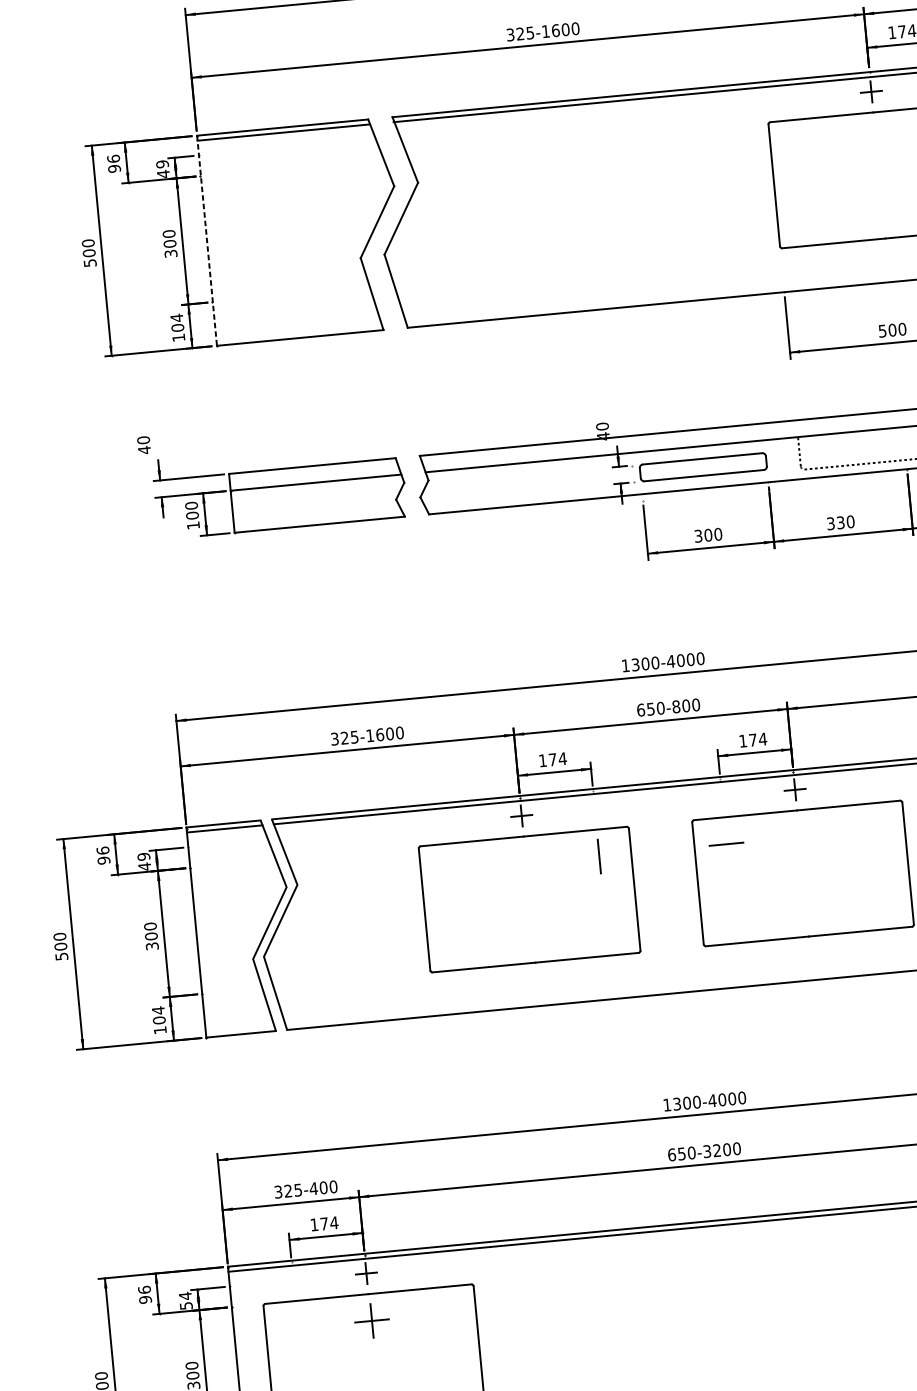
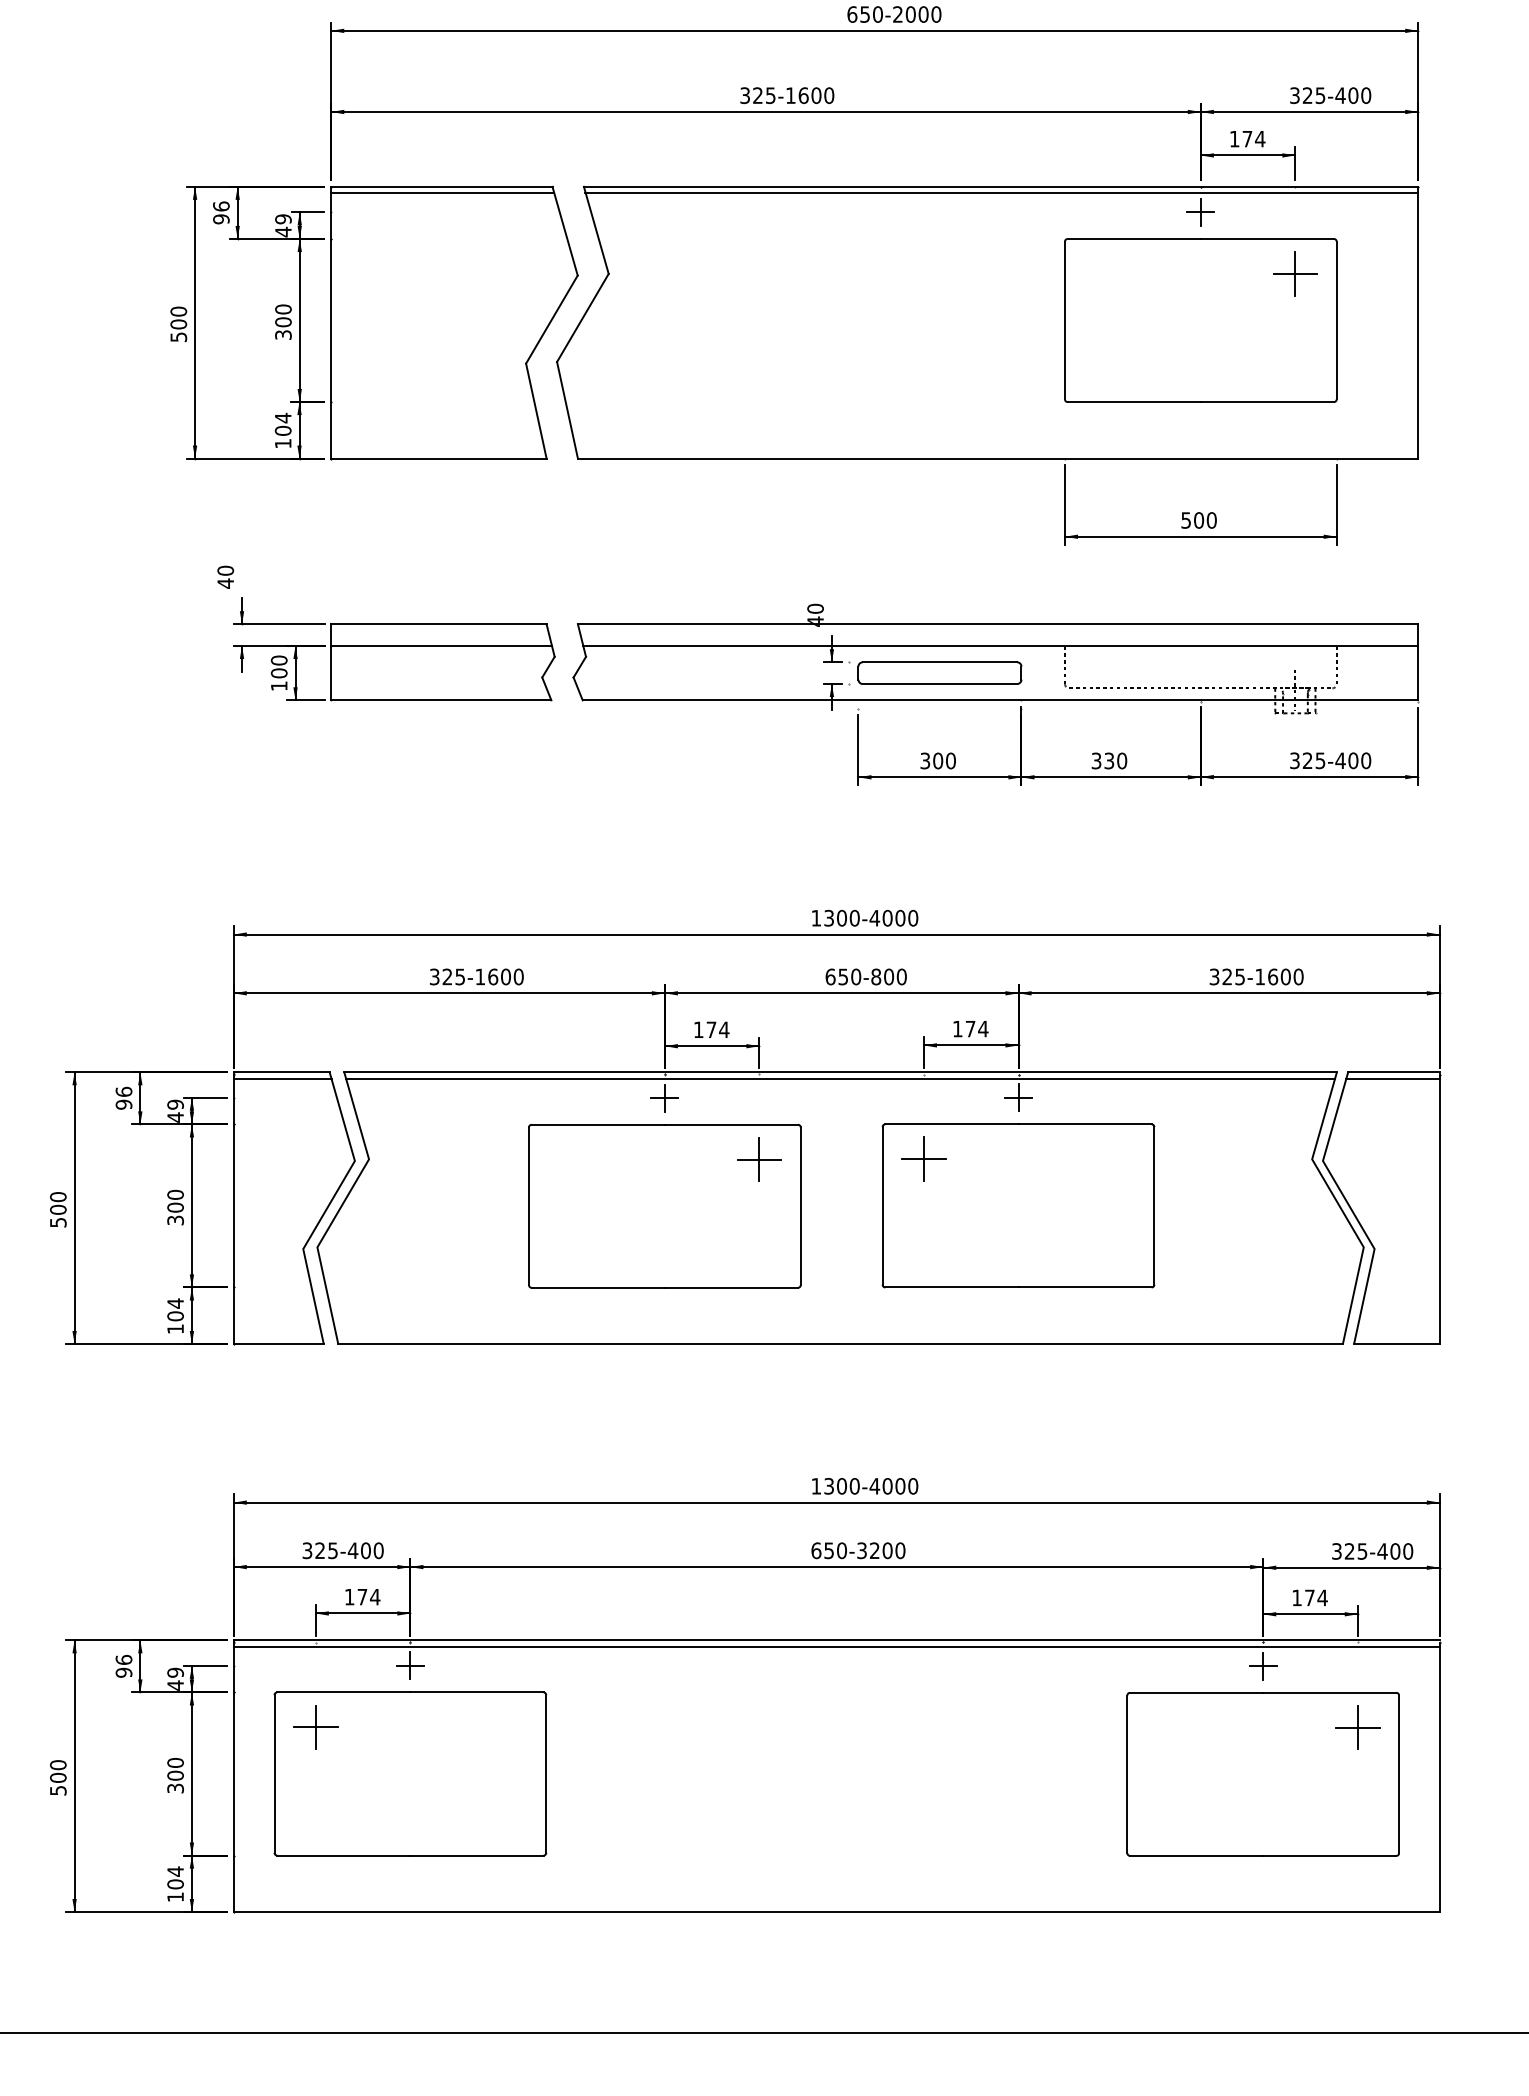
line: (207, 240) -> (331, 322), dashed -> solid
line: (726, 843) -> (923, 1158), added
line: (599, 856) -> (759, 1159), added
text: (185, 1300) -> (175, 1678), 54 -> 49
part: (371, 1321) -> (315, 1727), moved

